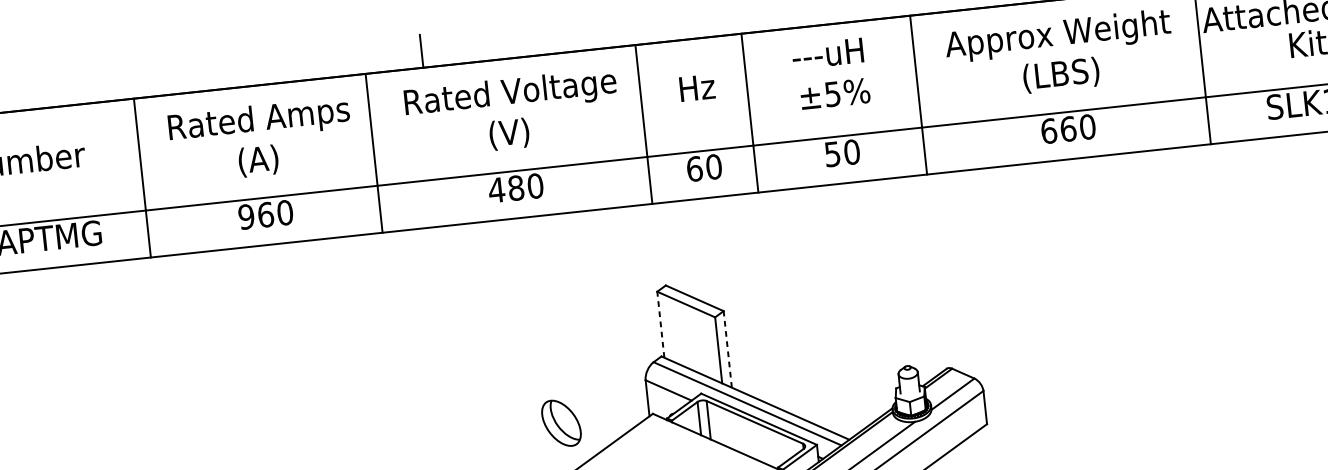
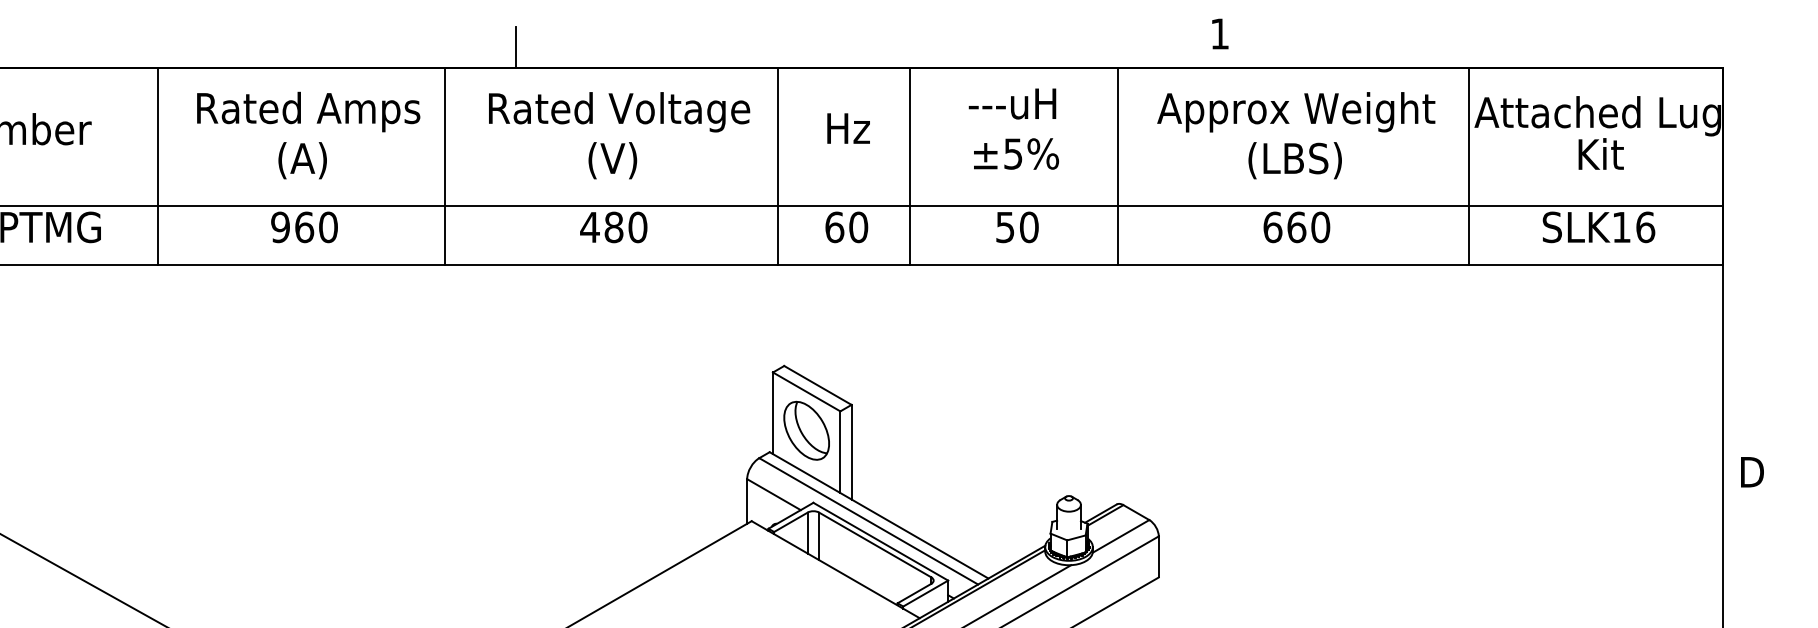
line: (661, 324) -> (773, 413), dashed -> solid
line: (727, 348) -> (851, 451), dashed -> solid
part: (561, 423) -> (806, 430), moved

